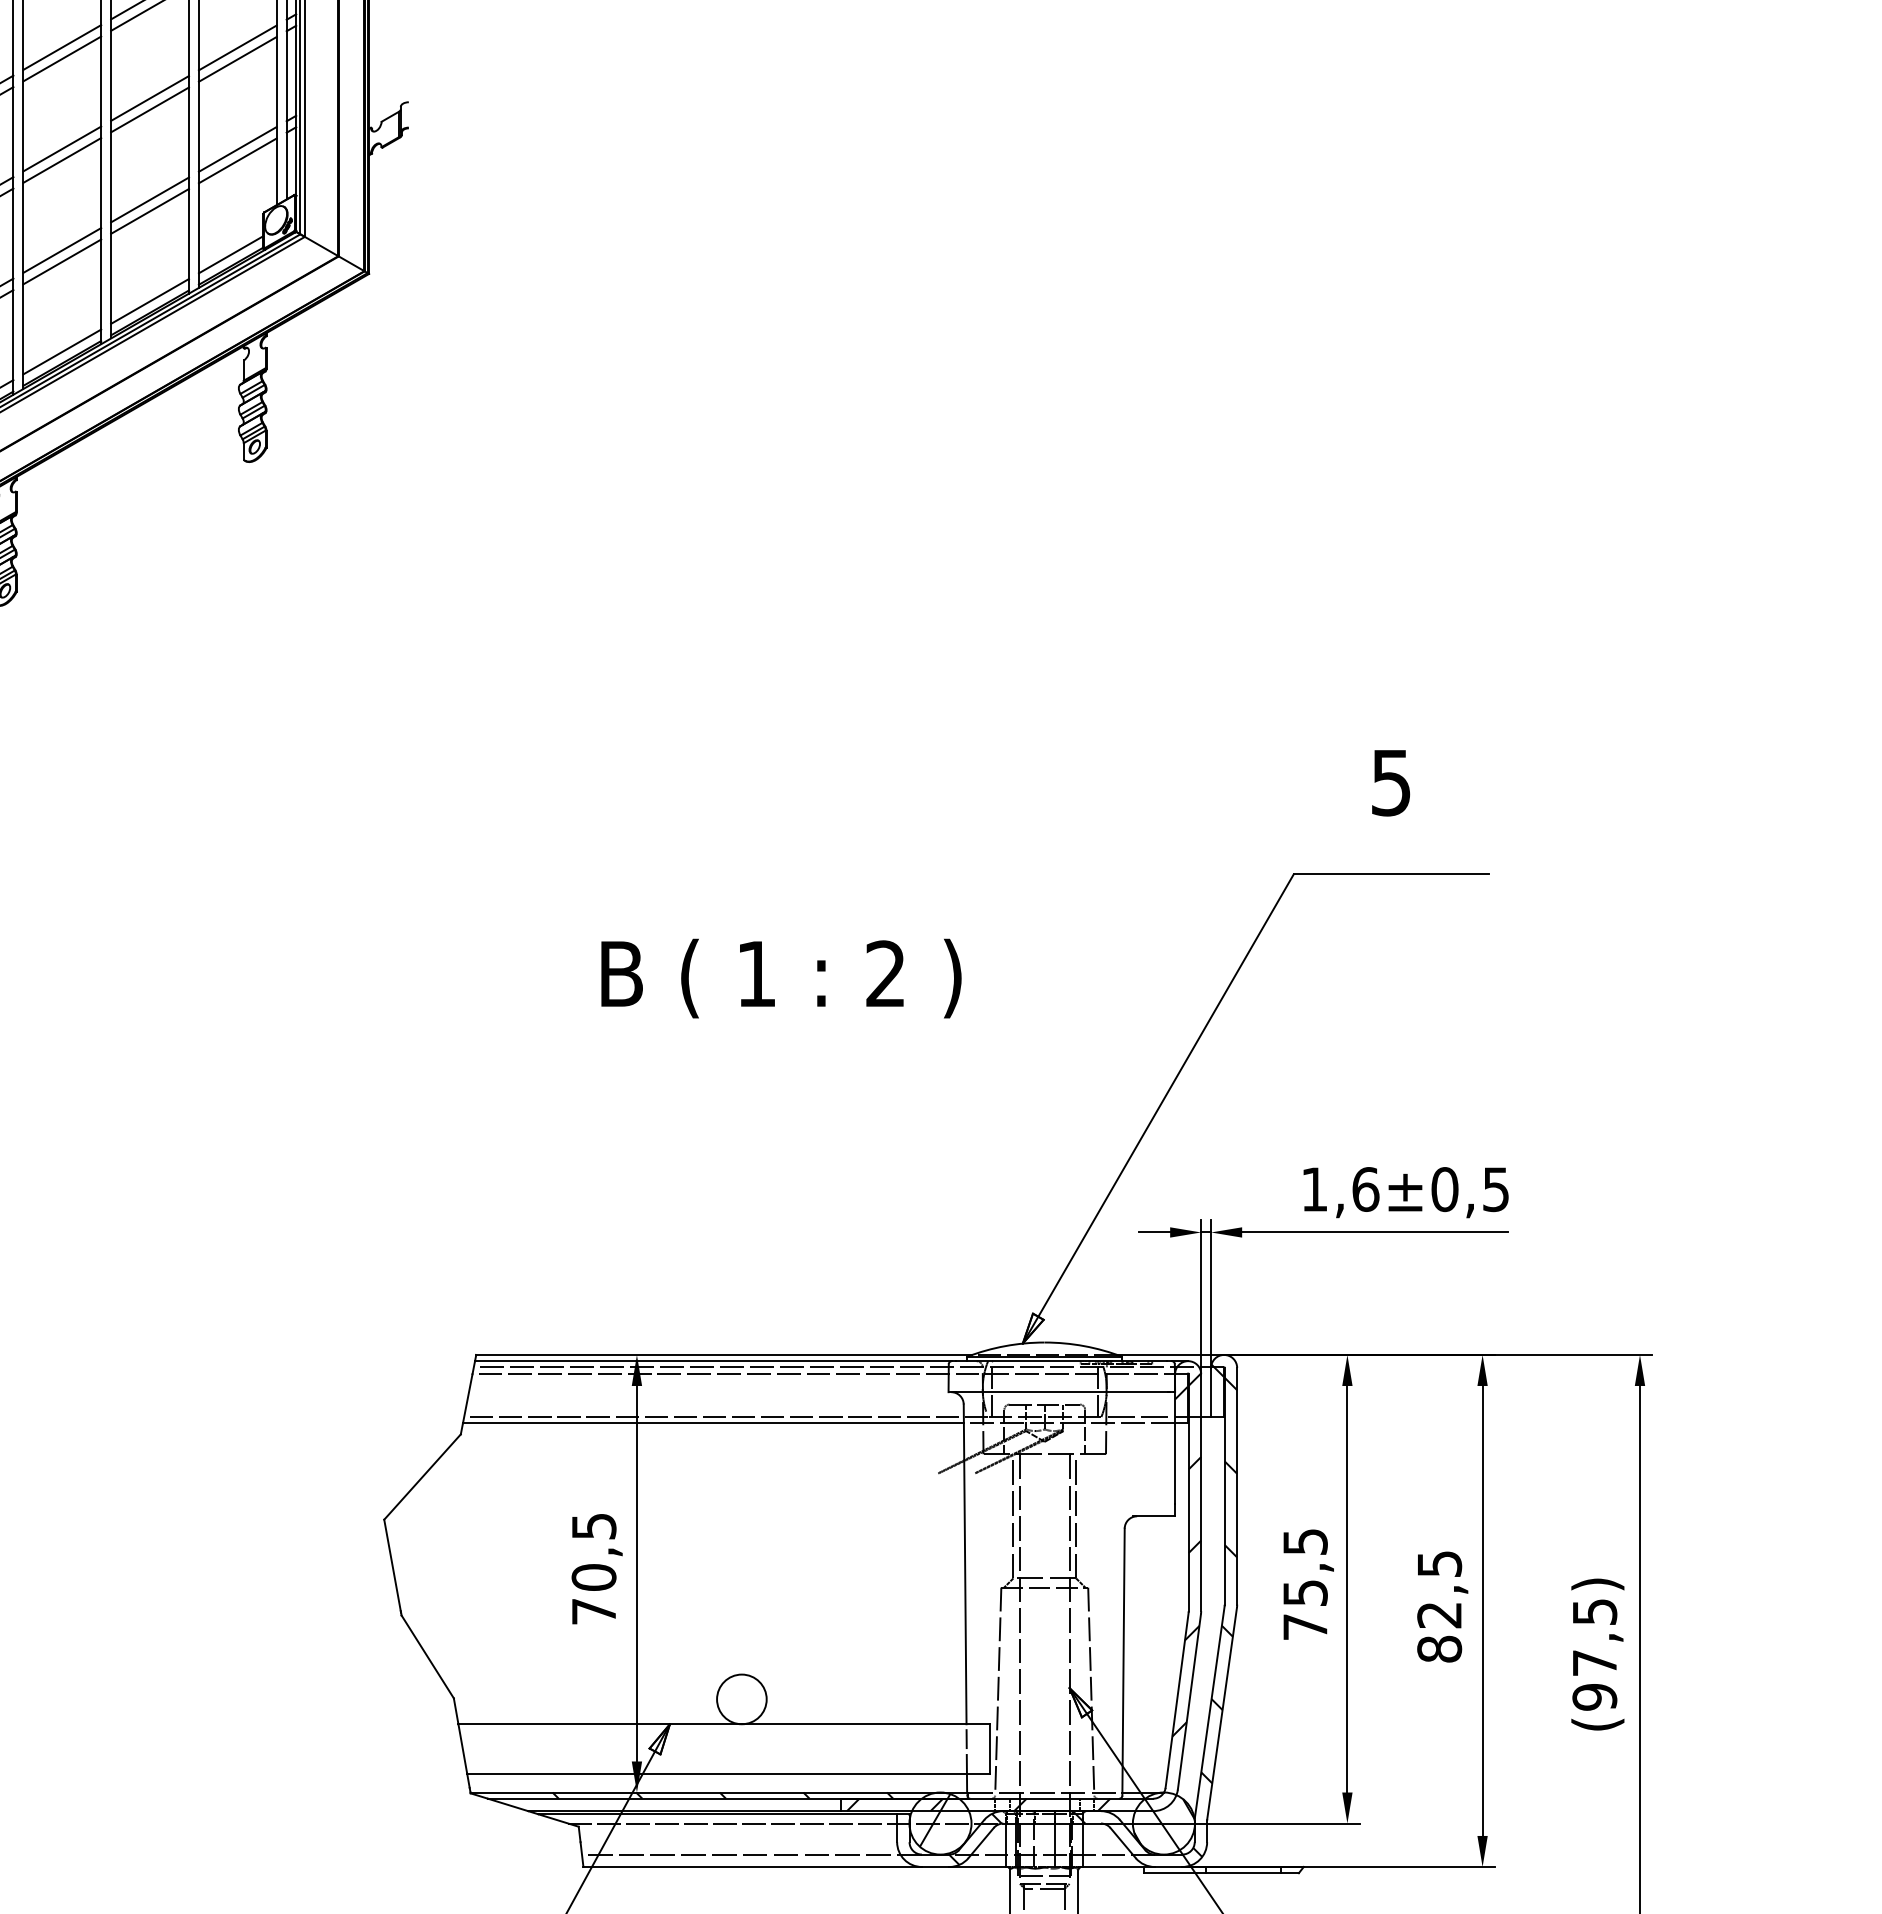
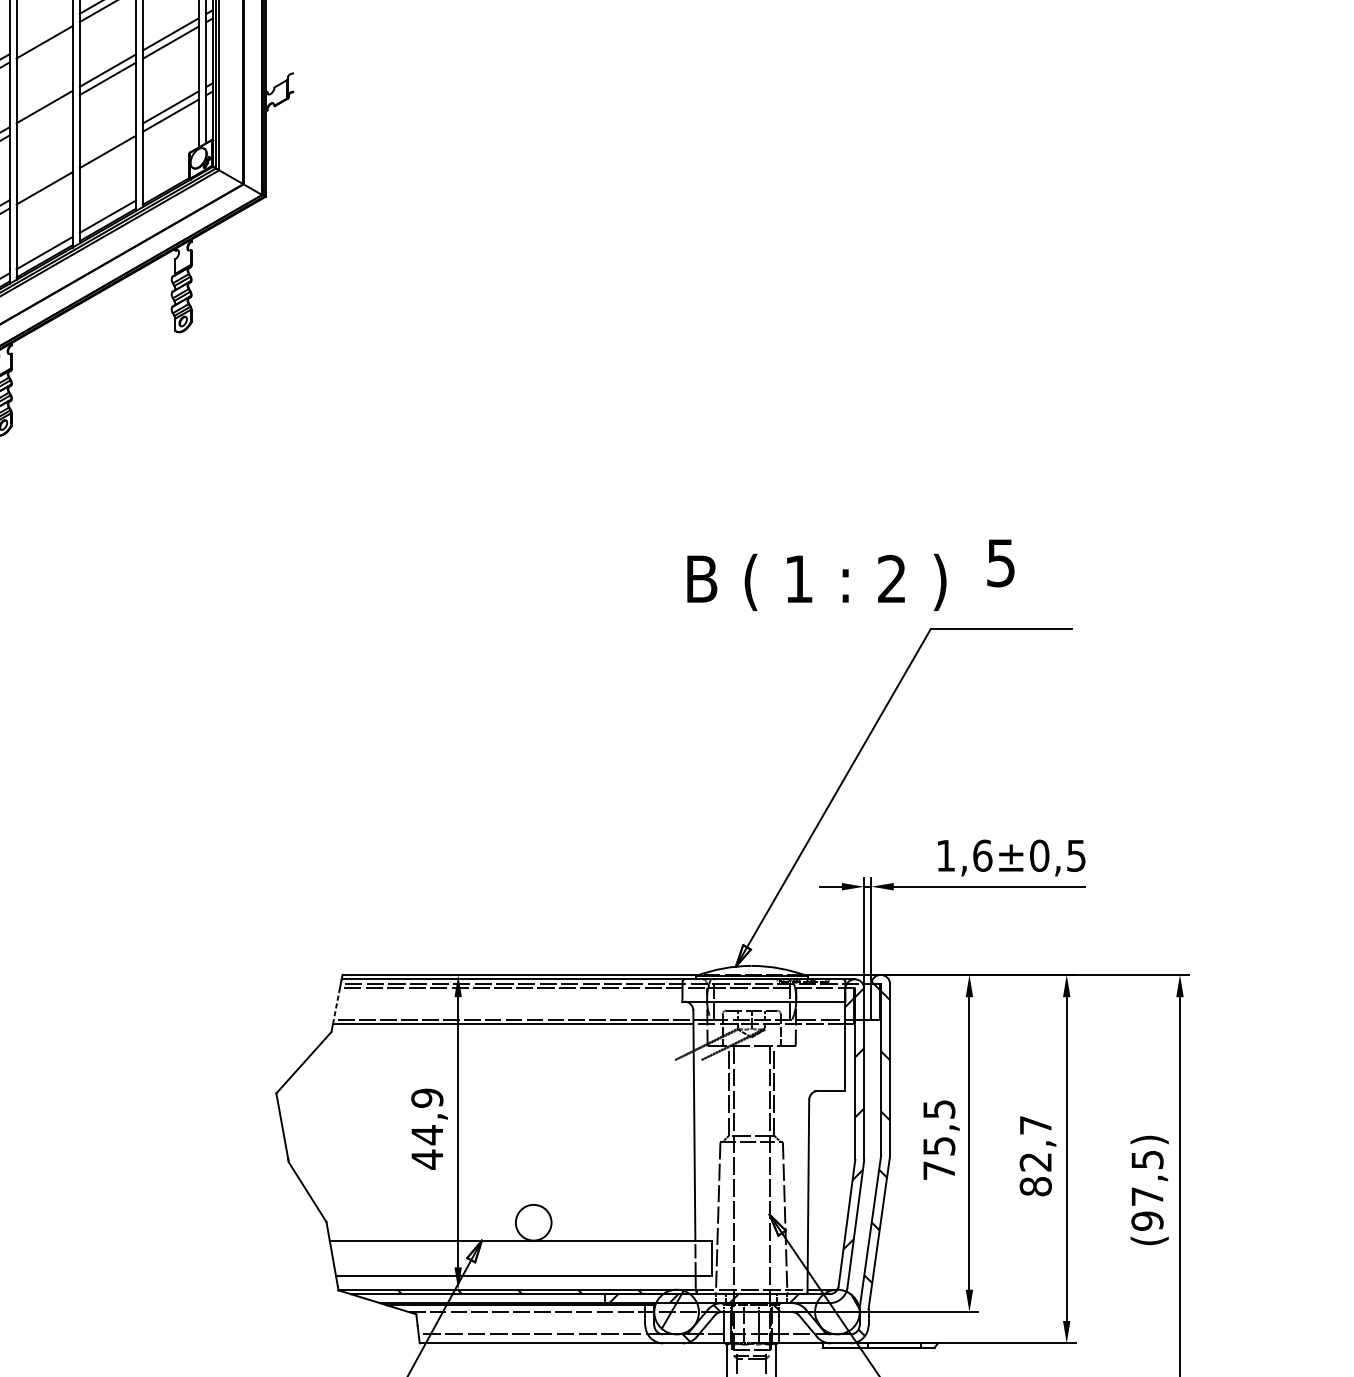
line: (62, 47) -> (44, 34), removed
line: (62, 160) -> (44, 115), removed
line: (149, 199) -> (107, 143), removed
line: (62, 250) -> (44, 180), removed
line: (230, 254) -> (165, 182), removed
text: (781, 978) -> (816, 582), moved
line: (467, 1398) -> (336, 1006), solid -> dashed
text: (1440, 1563) -> (1036, 1124), 82,5 -> 82,7
text: (593, 1569) -> (426, 1129), 70,5 -> 44,9

